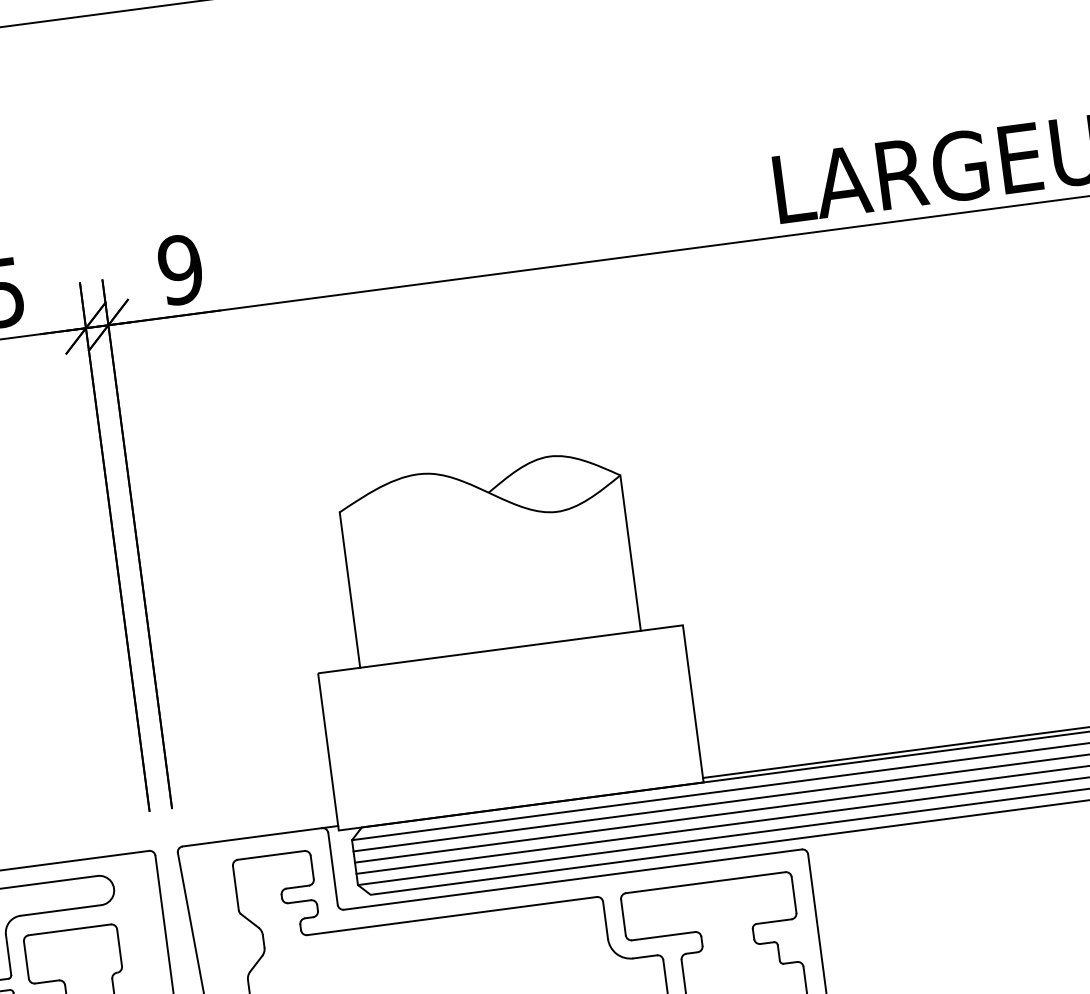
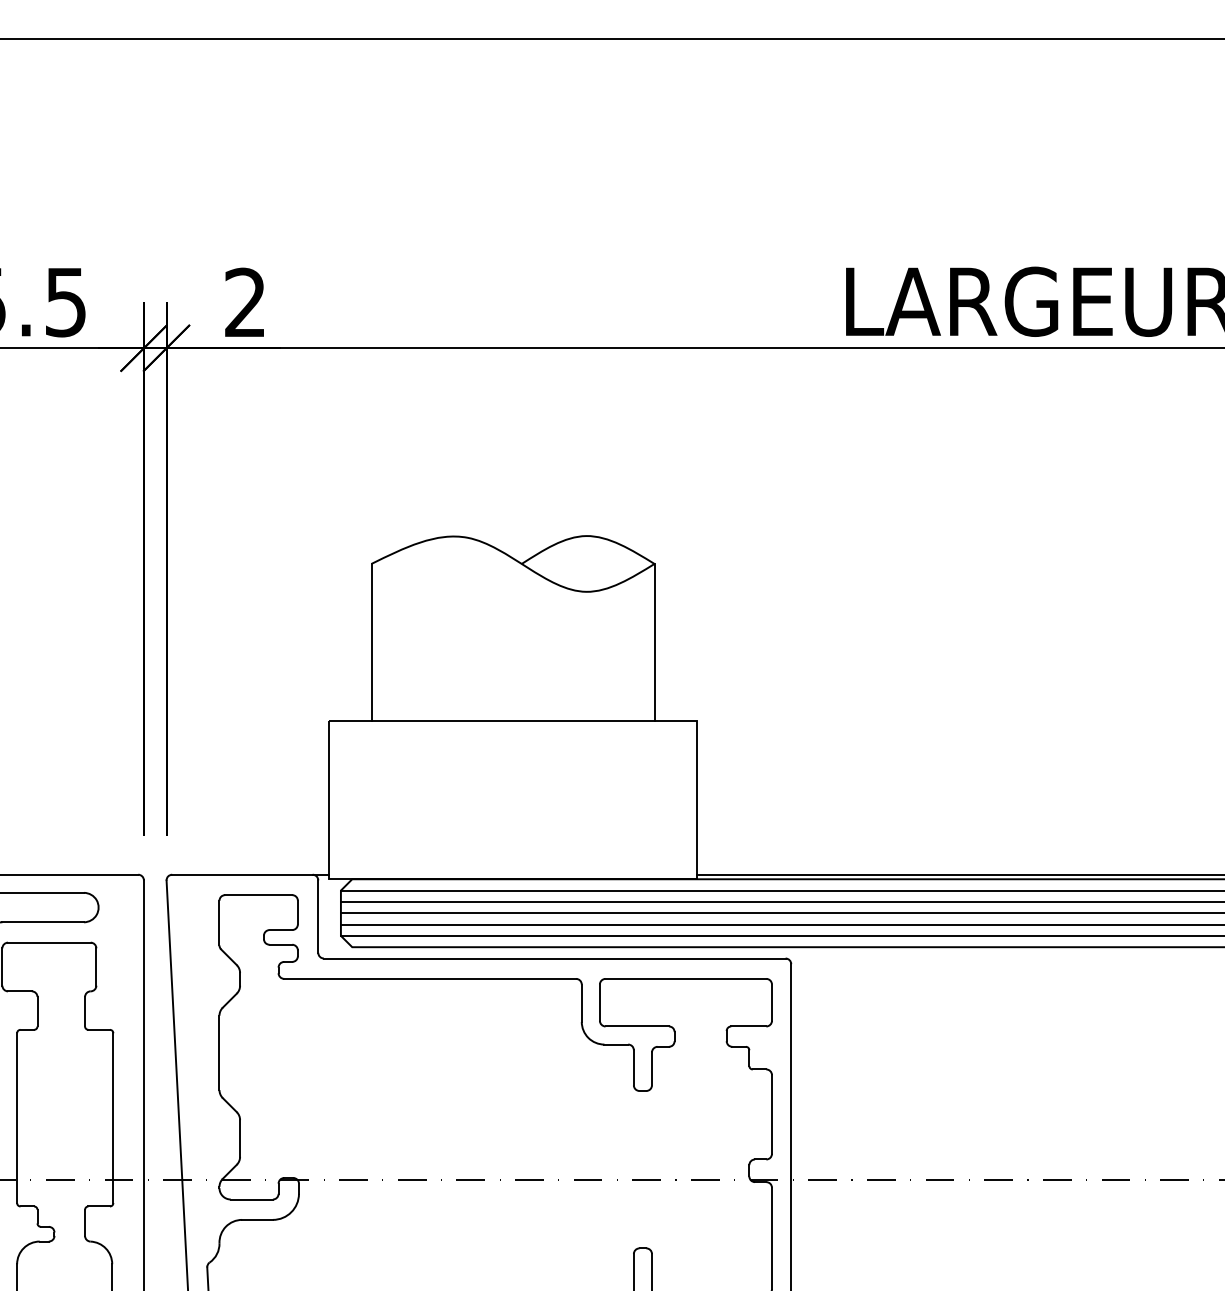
text: (180, 269) -> (245, 302), 9 -> 2

